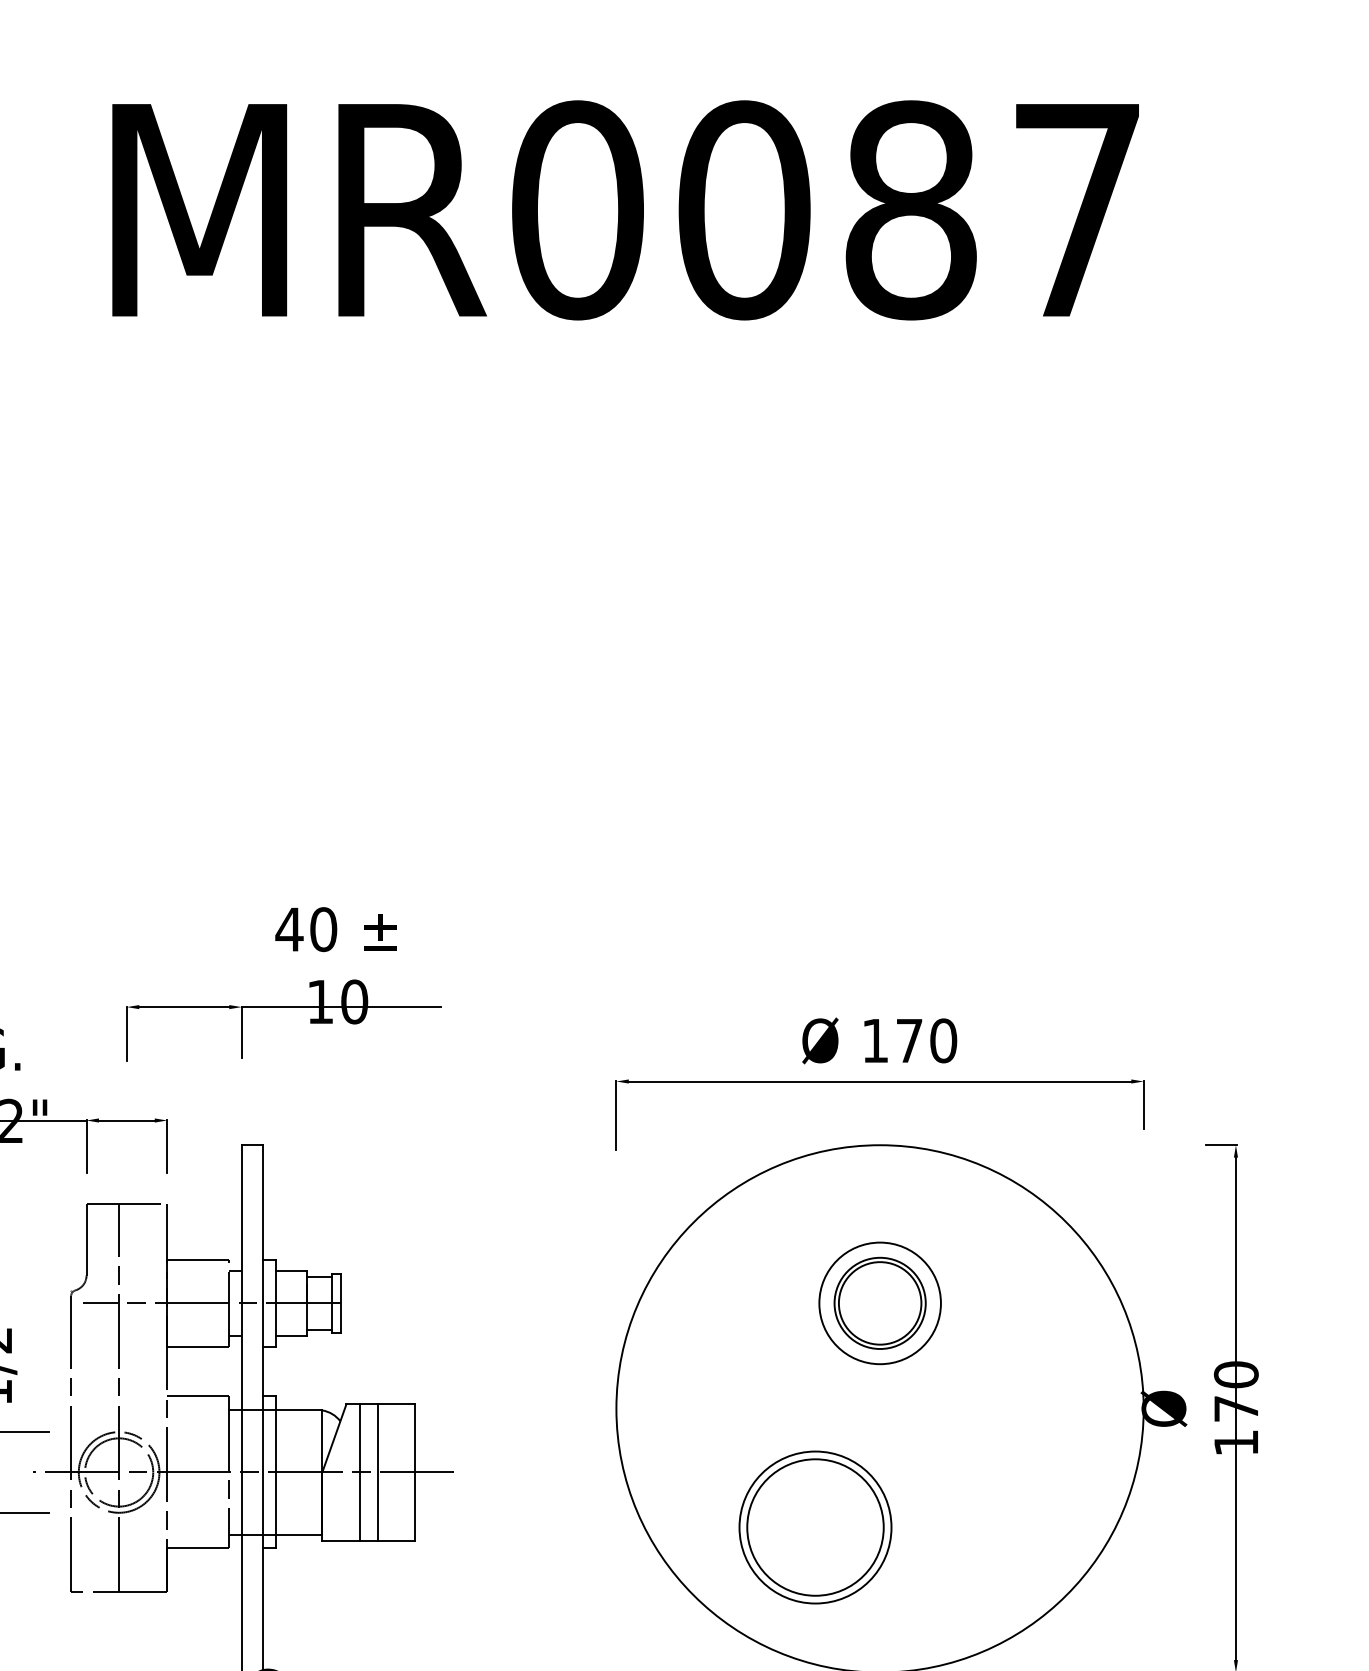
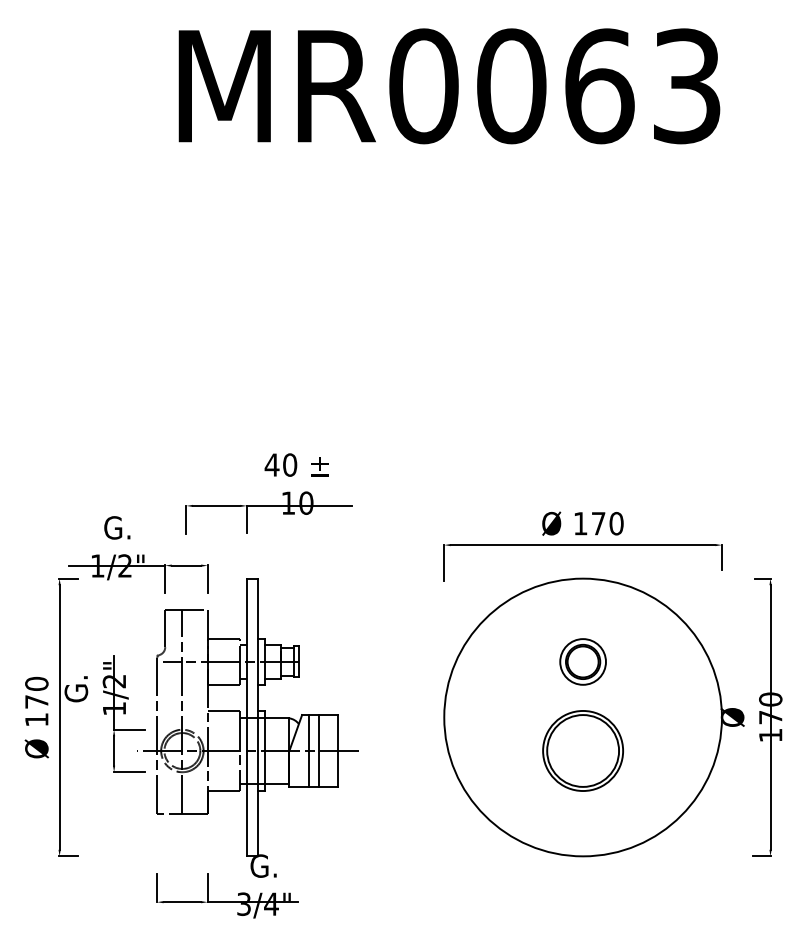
text: (992, 210) -> (642, 86), MR0087 -> MR0063
part: (878, 1302) -> (582, 661), size x0.71
part: (814, 1526) -> (582, 750), moved

